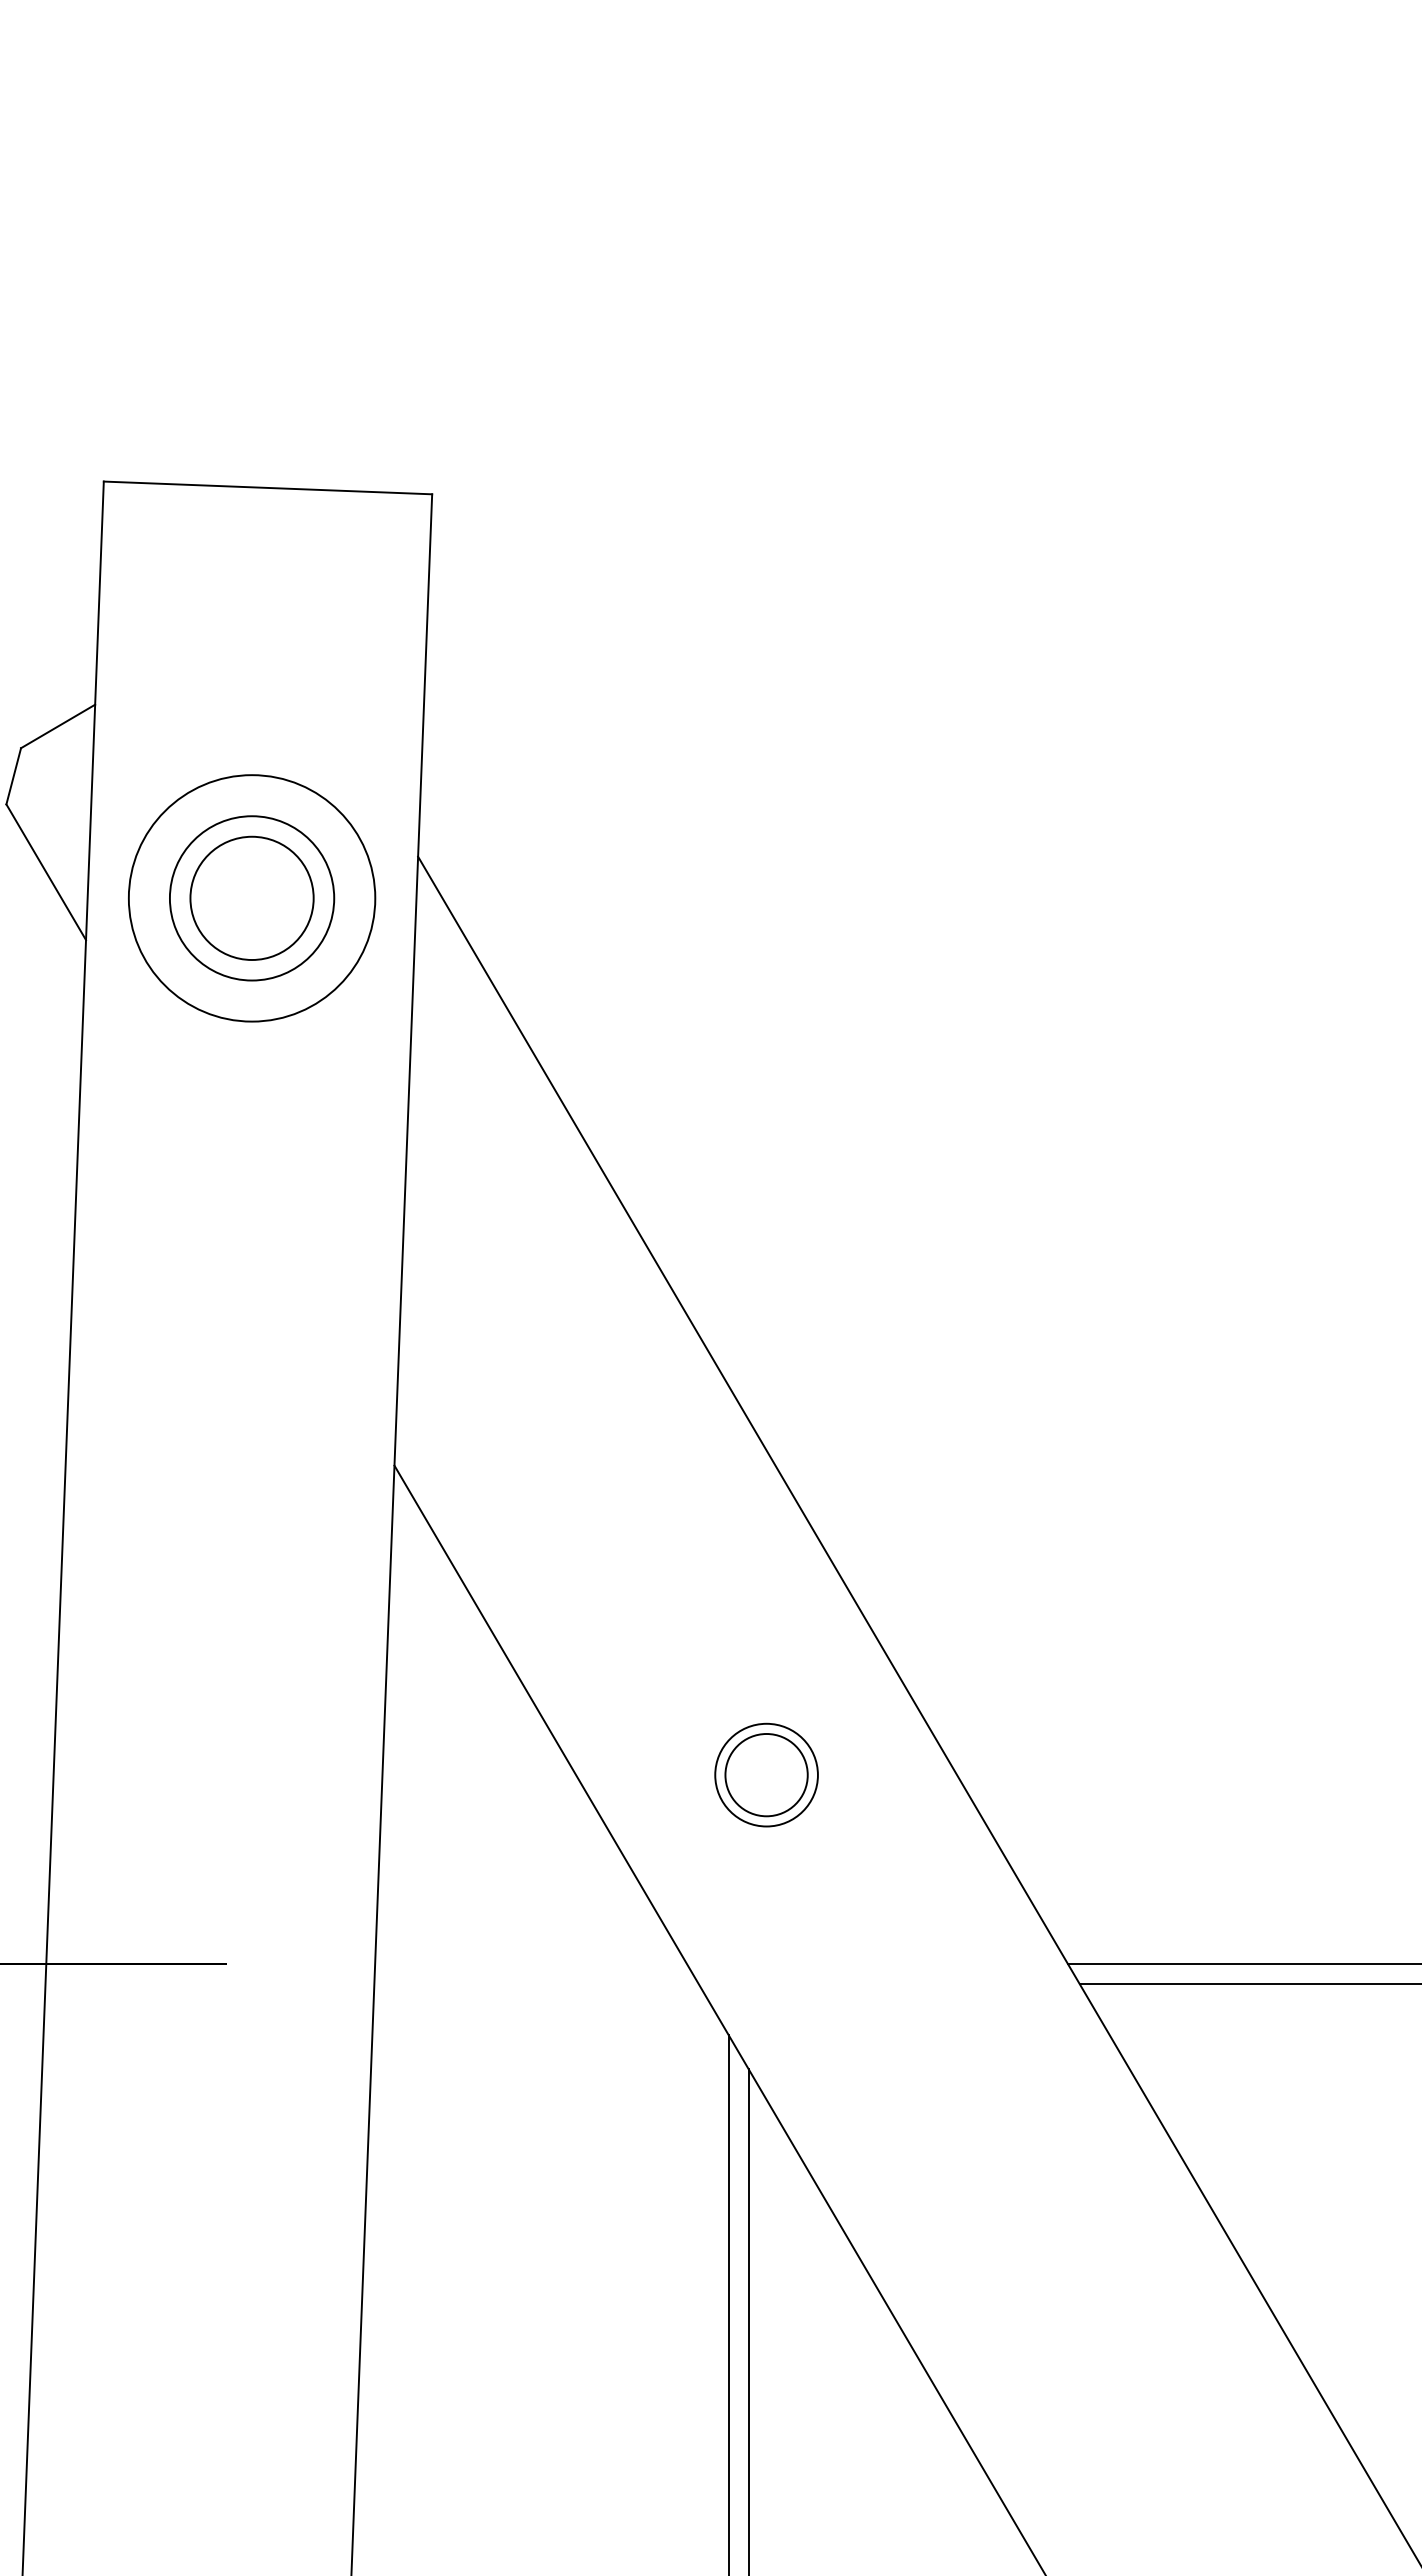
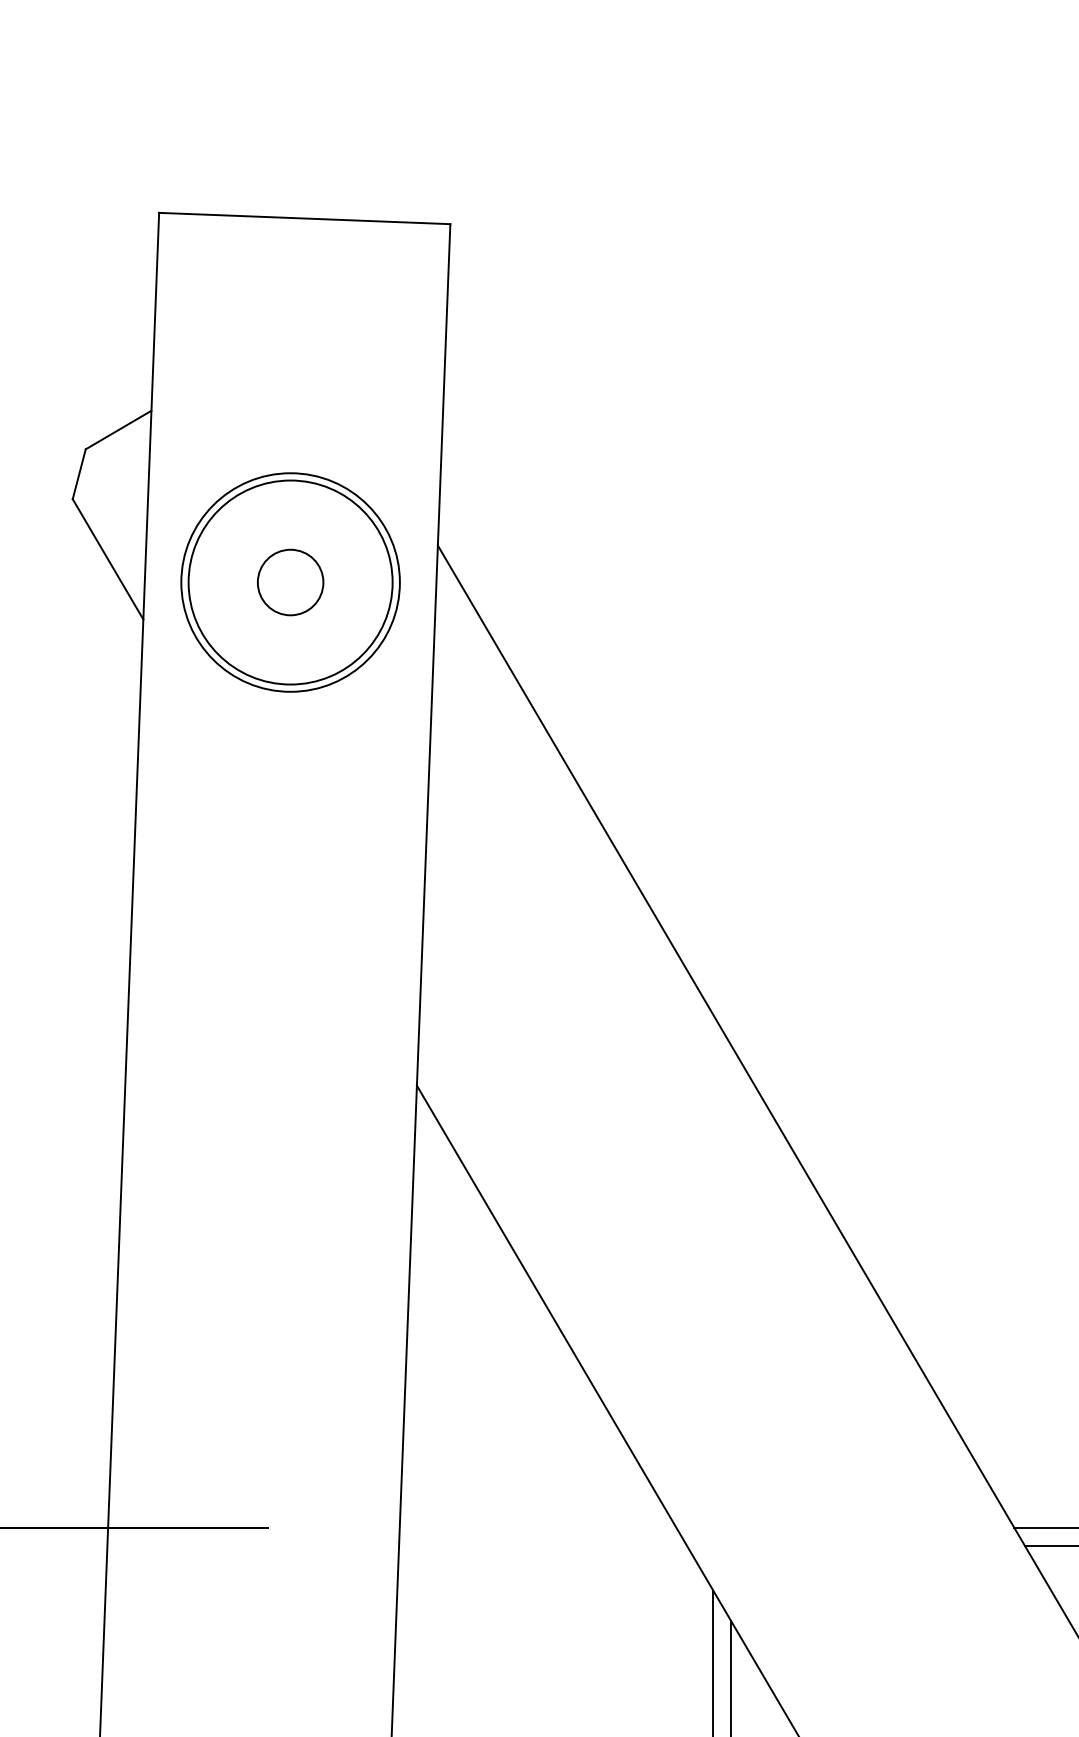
circle: (251, 898) -> (290, 582), size x0.6
circle: (251, 898) -> (290, 582), size x1.4
part: (766, 1774) -> (746, 1359), removed

